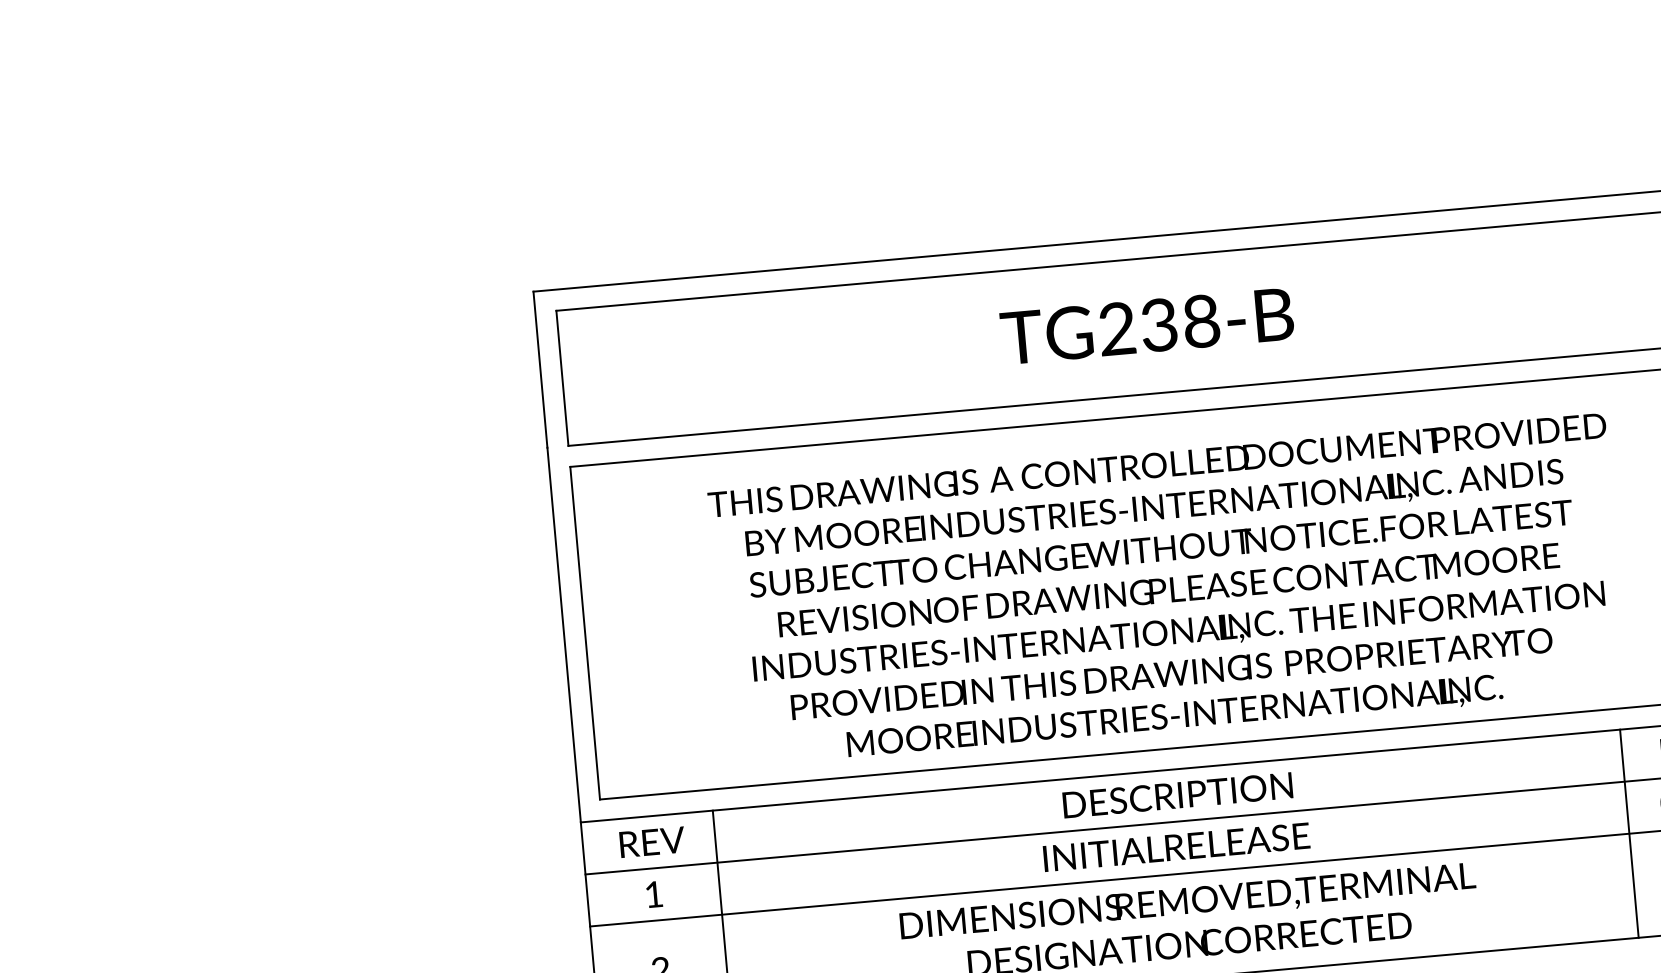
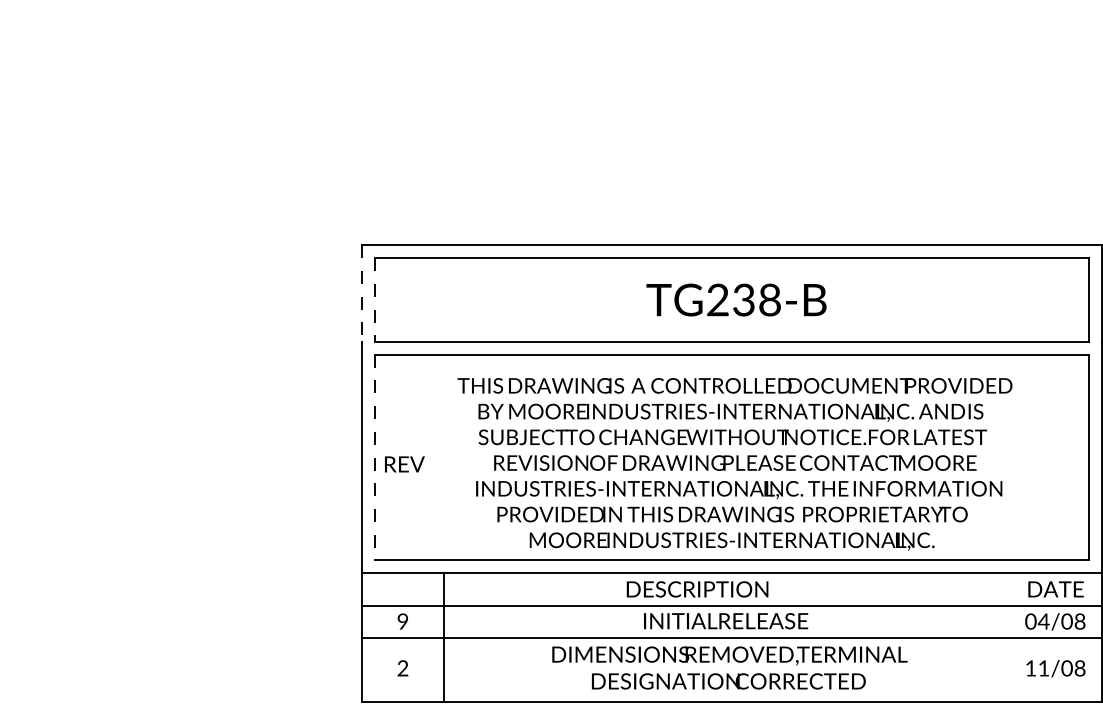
line: (541, 371) -> (362, 294), solid -> dashed
line: (563, 379) -> (375, 300), solid -> dashed
line: (585, 633) -> (375, 457), solid -> dashed
text: (1177, 795) -> (697, 589), moved
line: (1629, 833) -> (1004, 637), removed
text: (651, 842) -> (404, 464), moved
text: (653, 894) -> (402, 621), 1 -> 9

